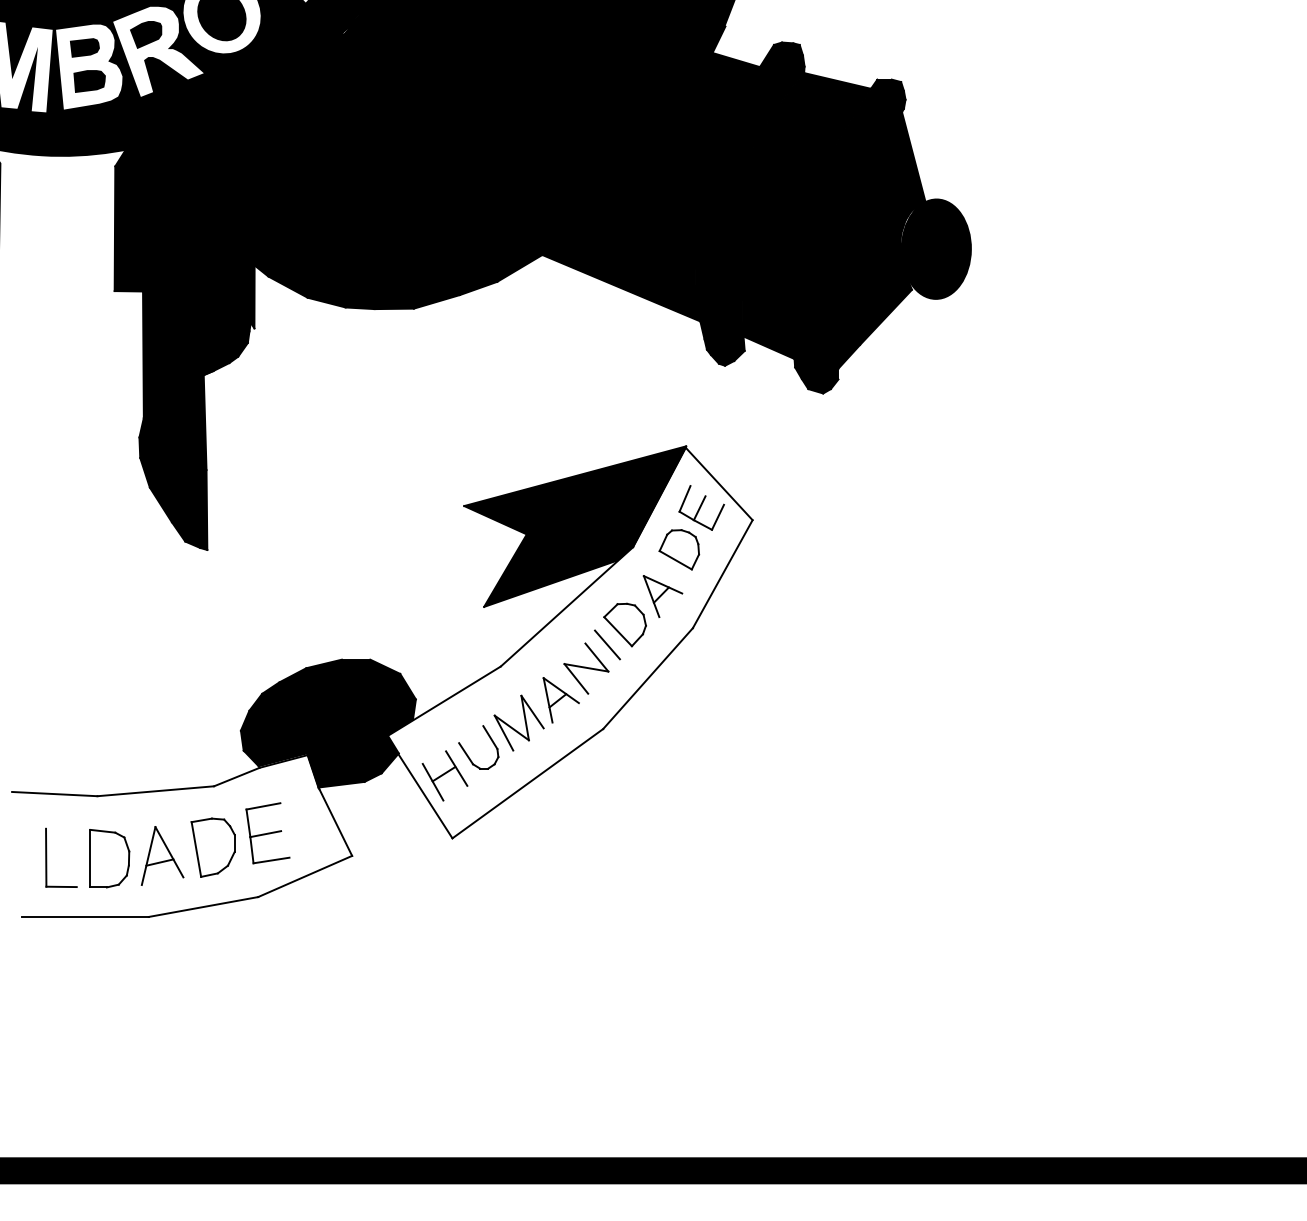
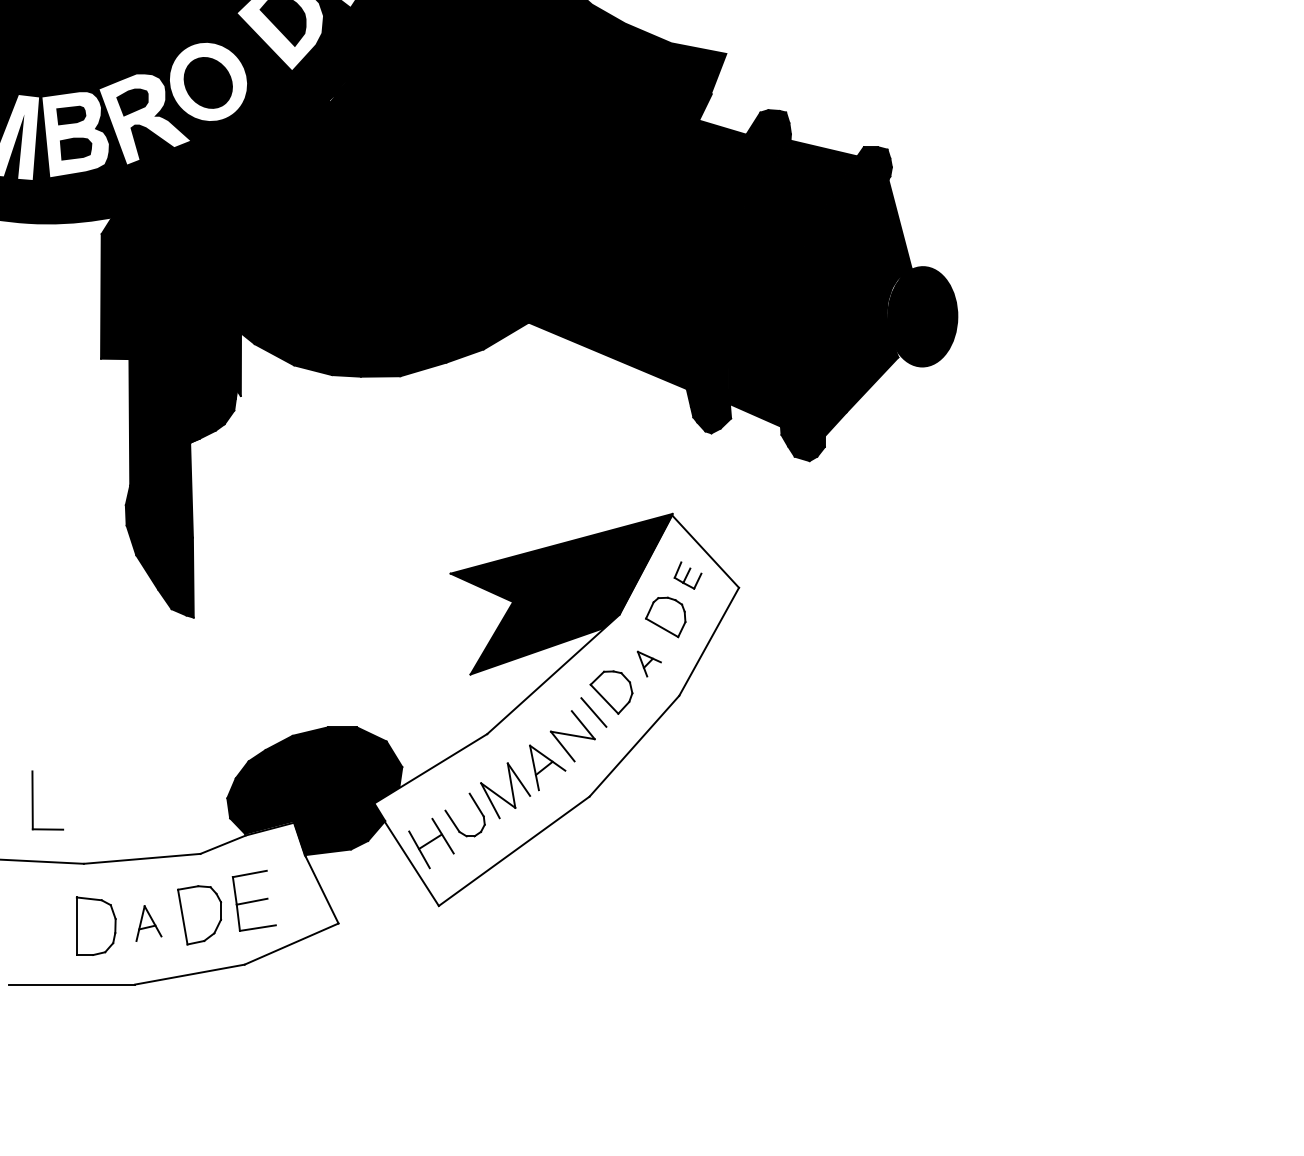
part: (701, 507) -> (687, 575), size x0.6
part: (662, 596) -> (648, 664), size x0.6
part: (162, 855) -> (148, 923), size x0.6
part: (47, 857) -> (33, 800), moved

